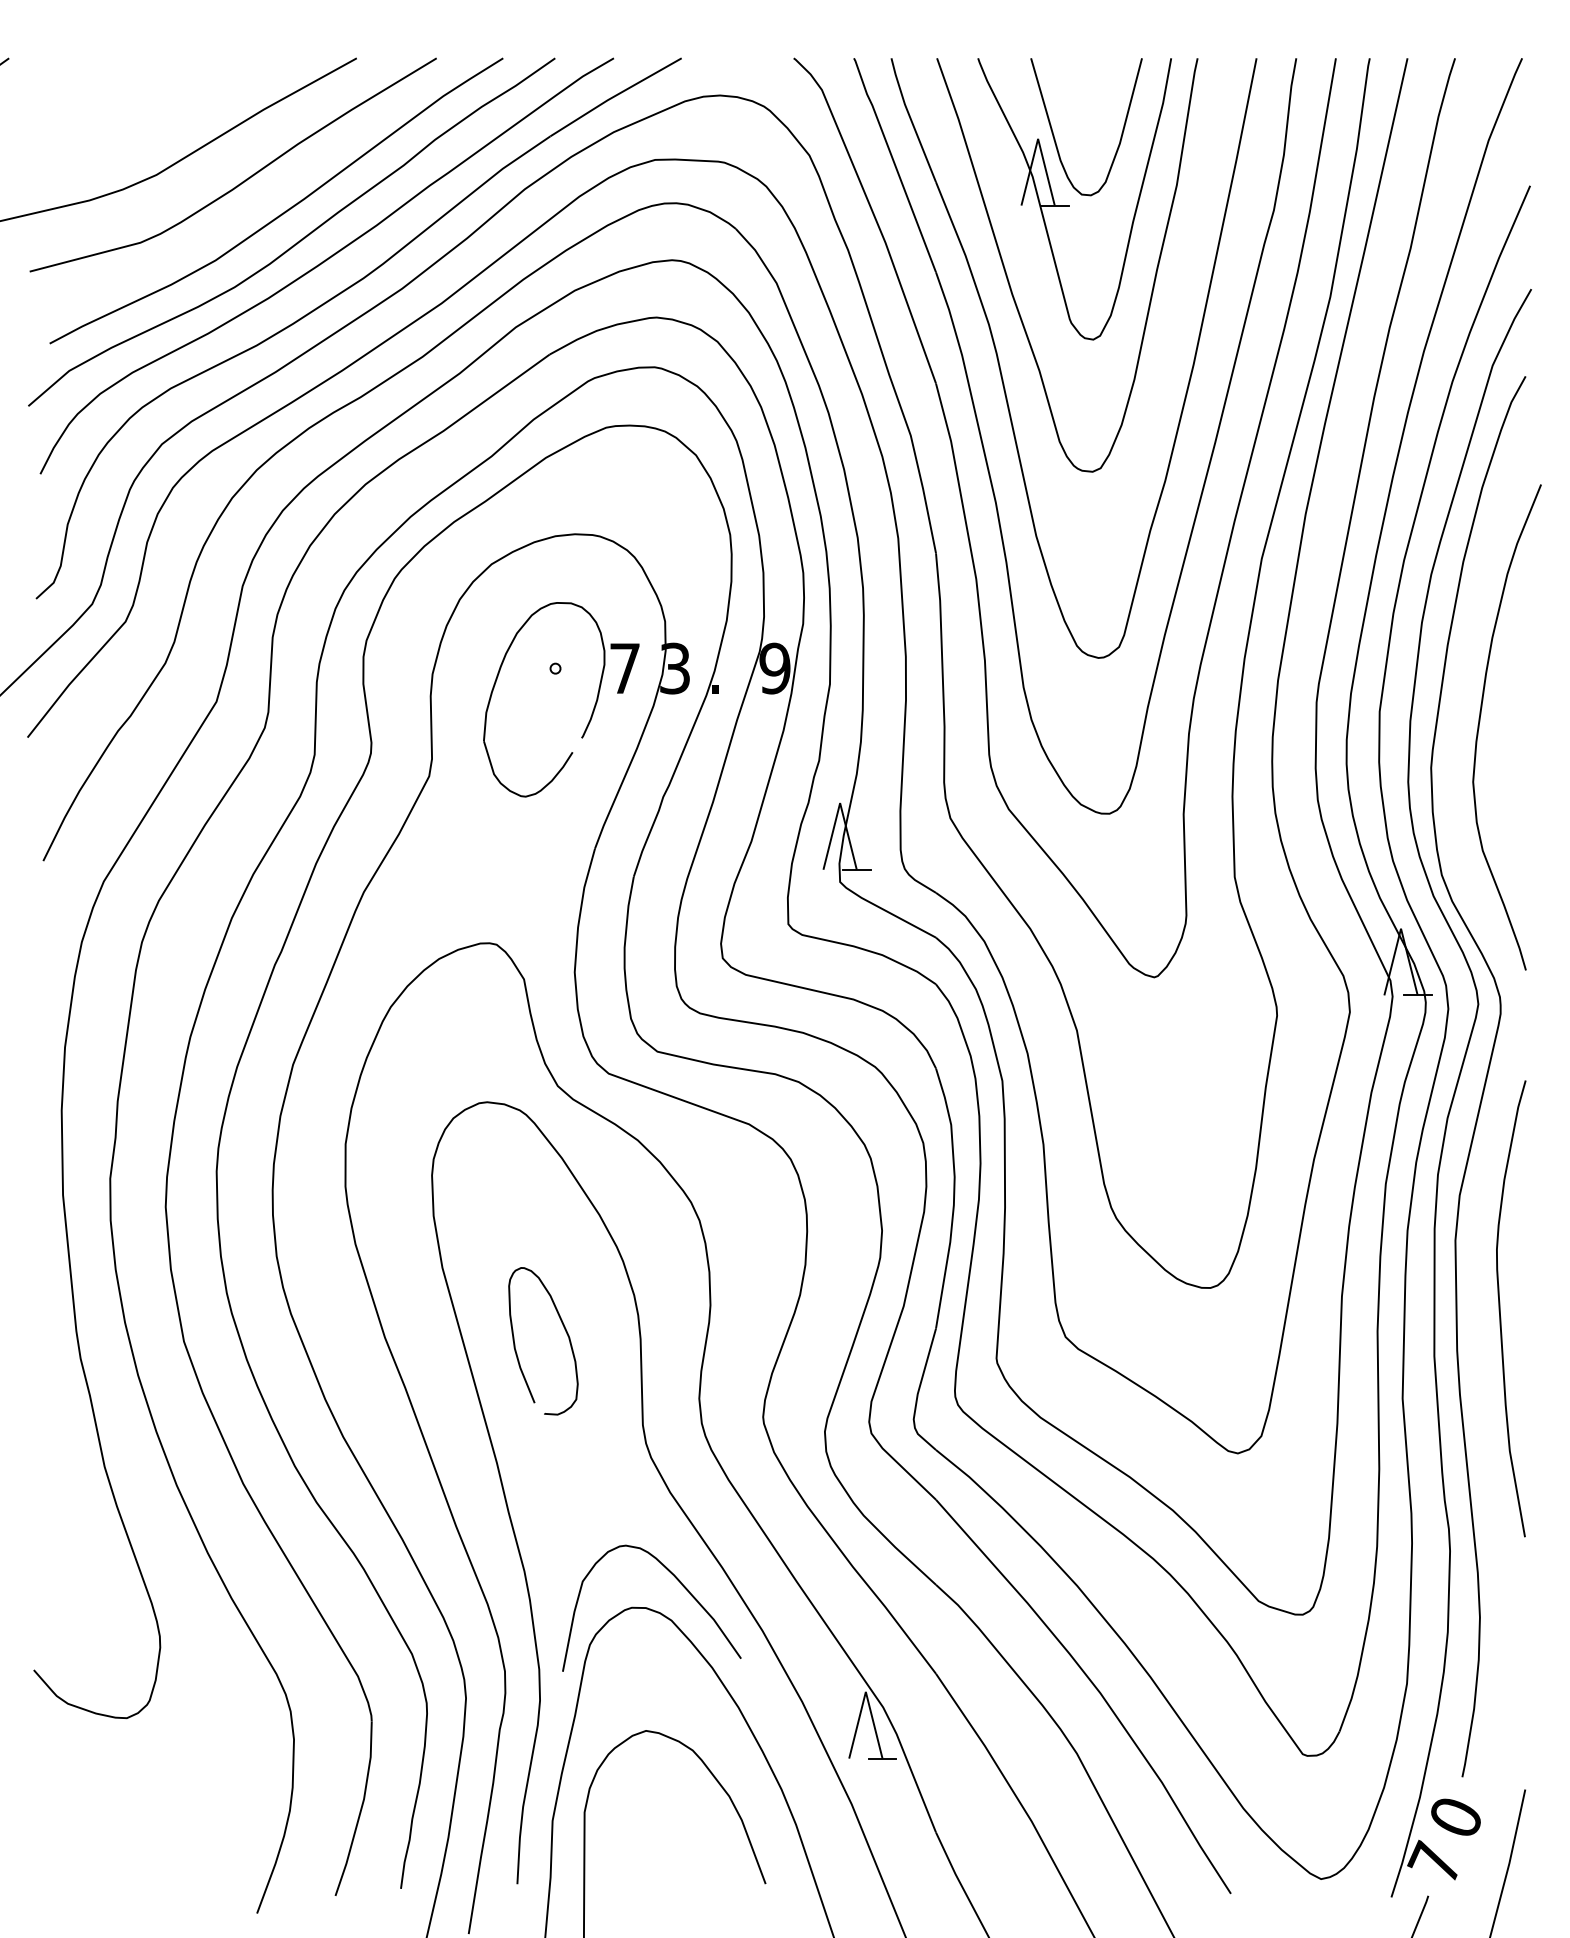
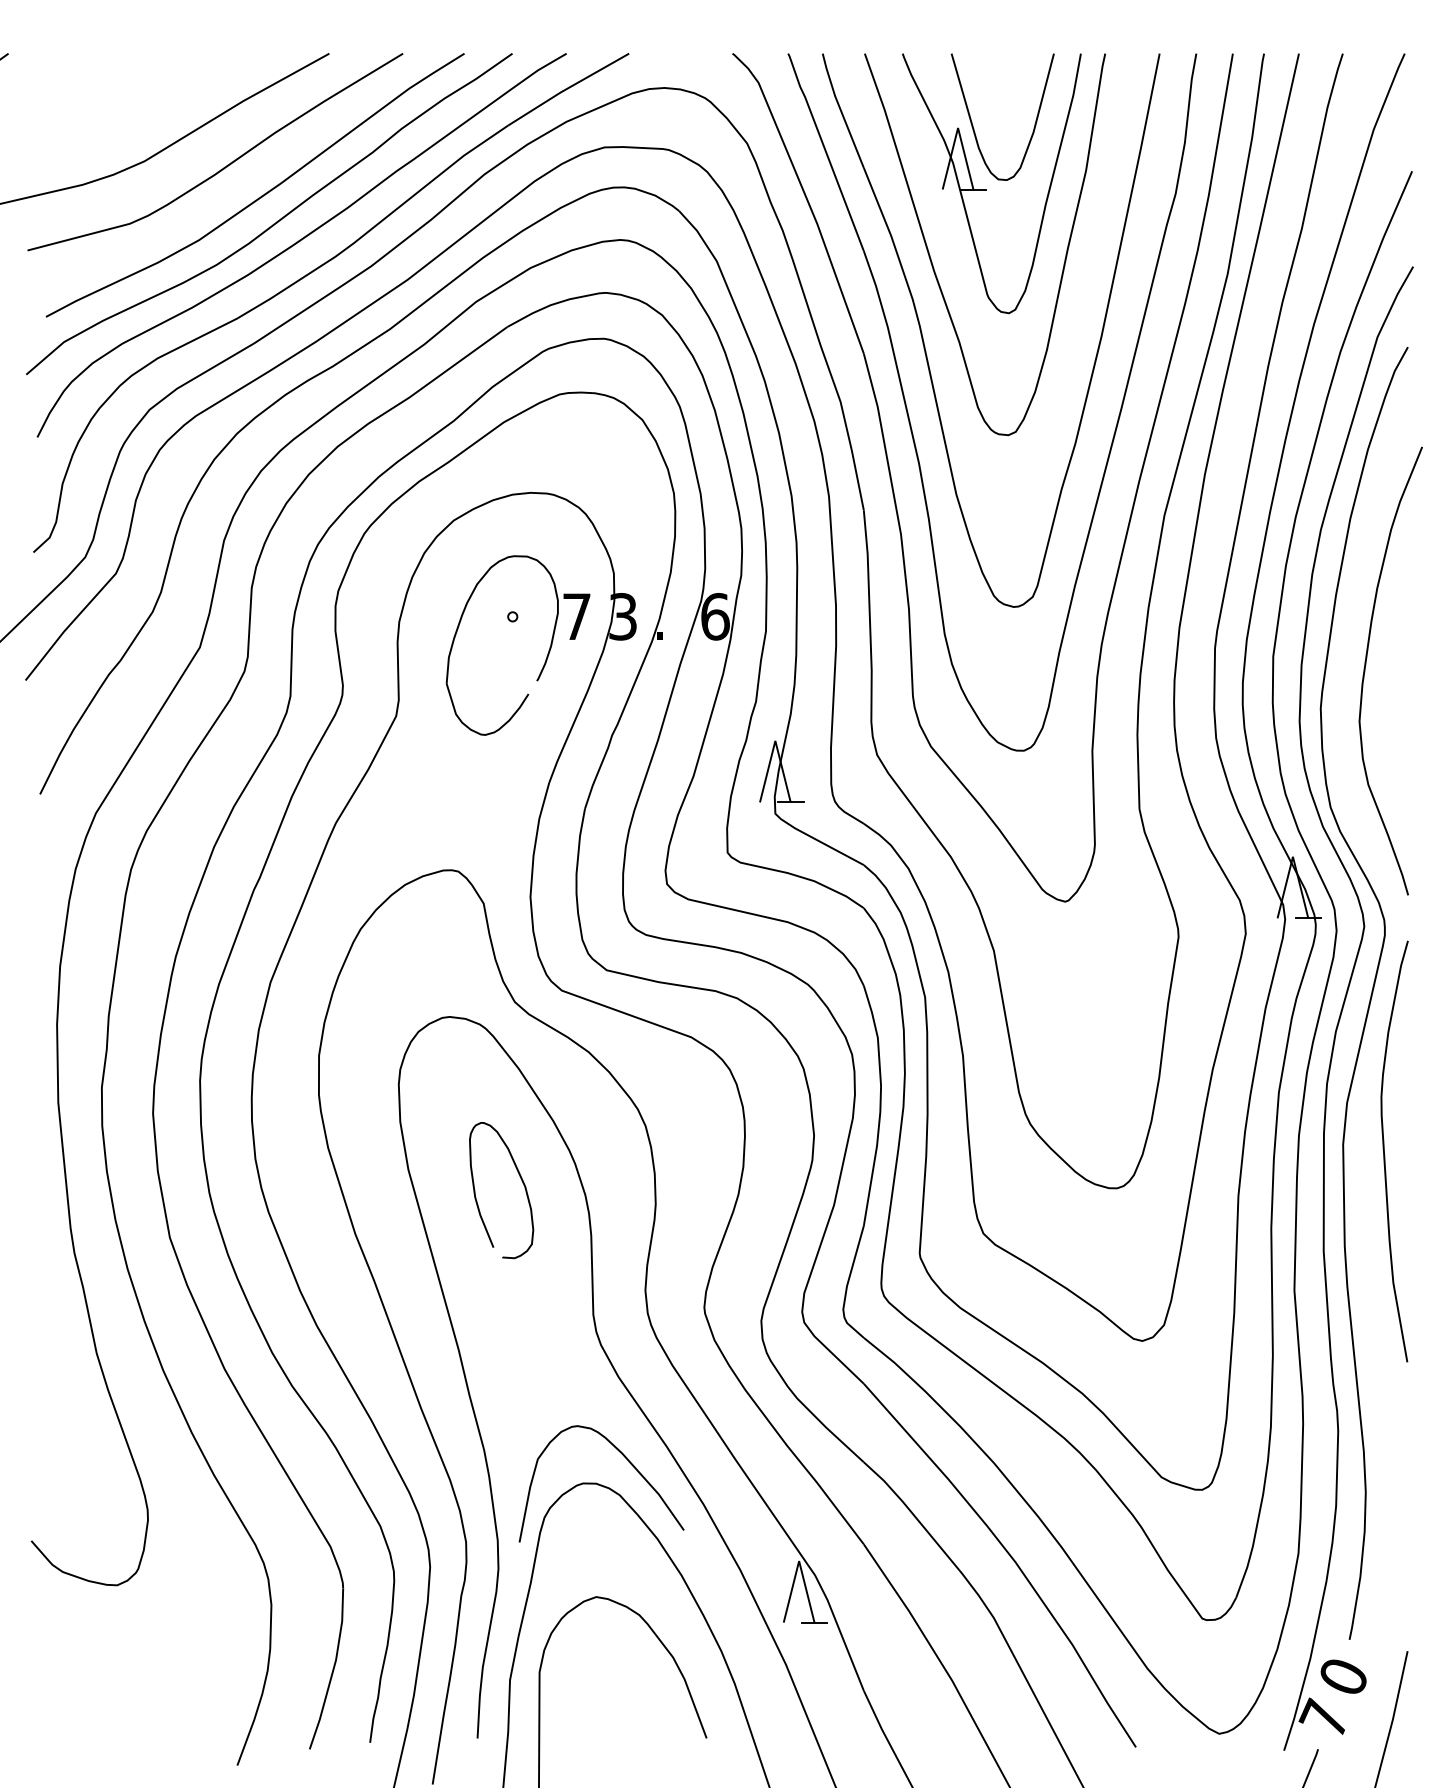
text: (775, 668) -> (715, 616), 9 -> 6
curve: (1501, 1313) -> (1385, 1155), moved
curve: (565, 1331) -> (521, 1181), moved

